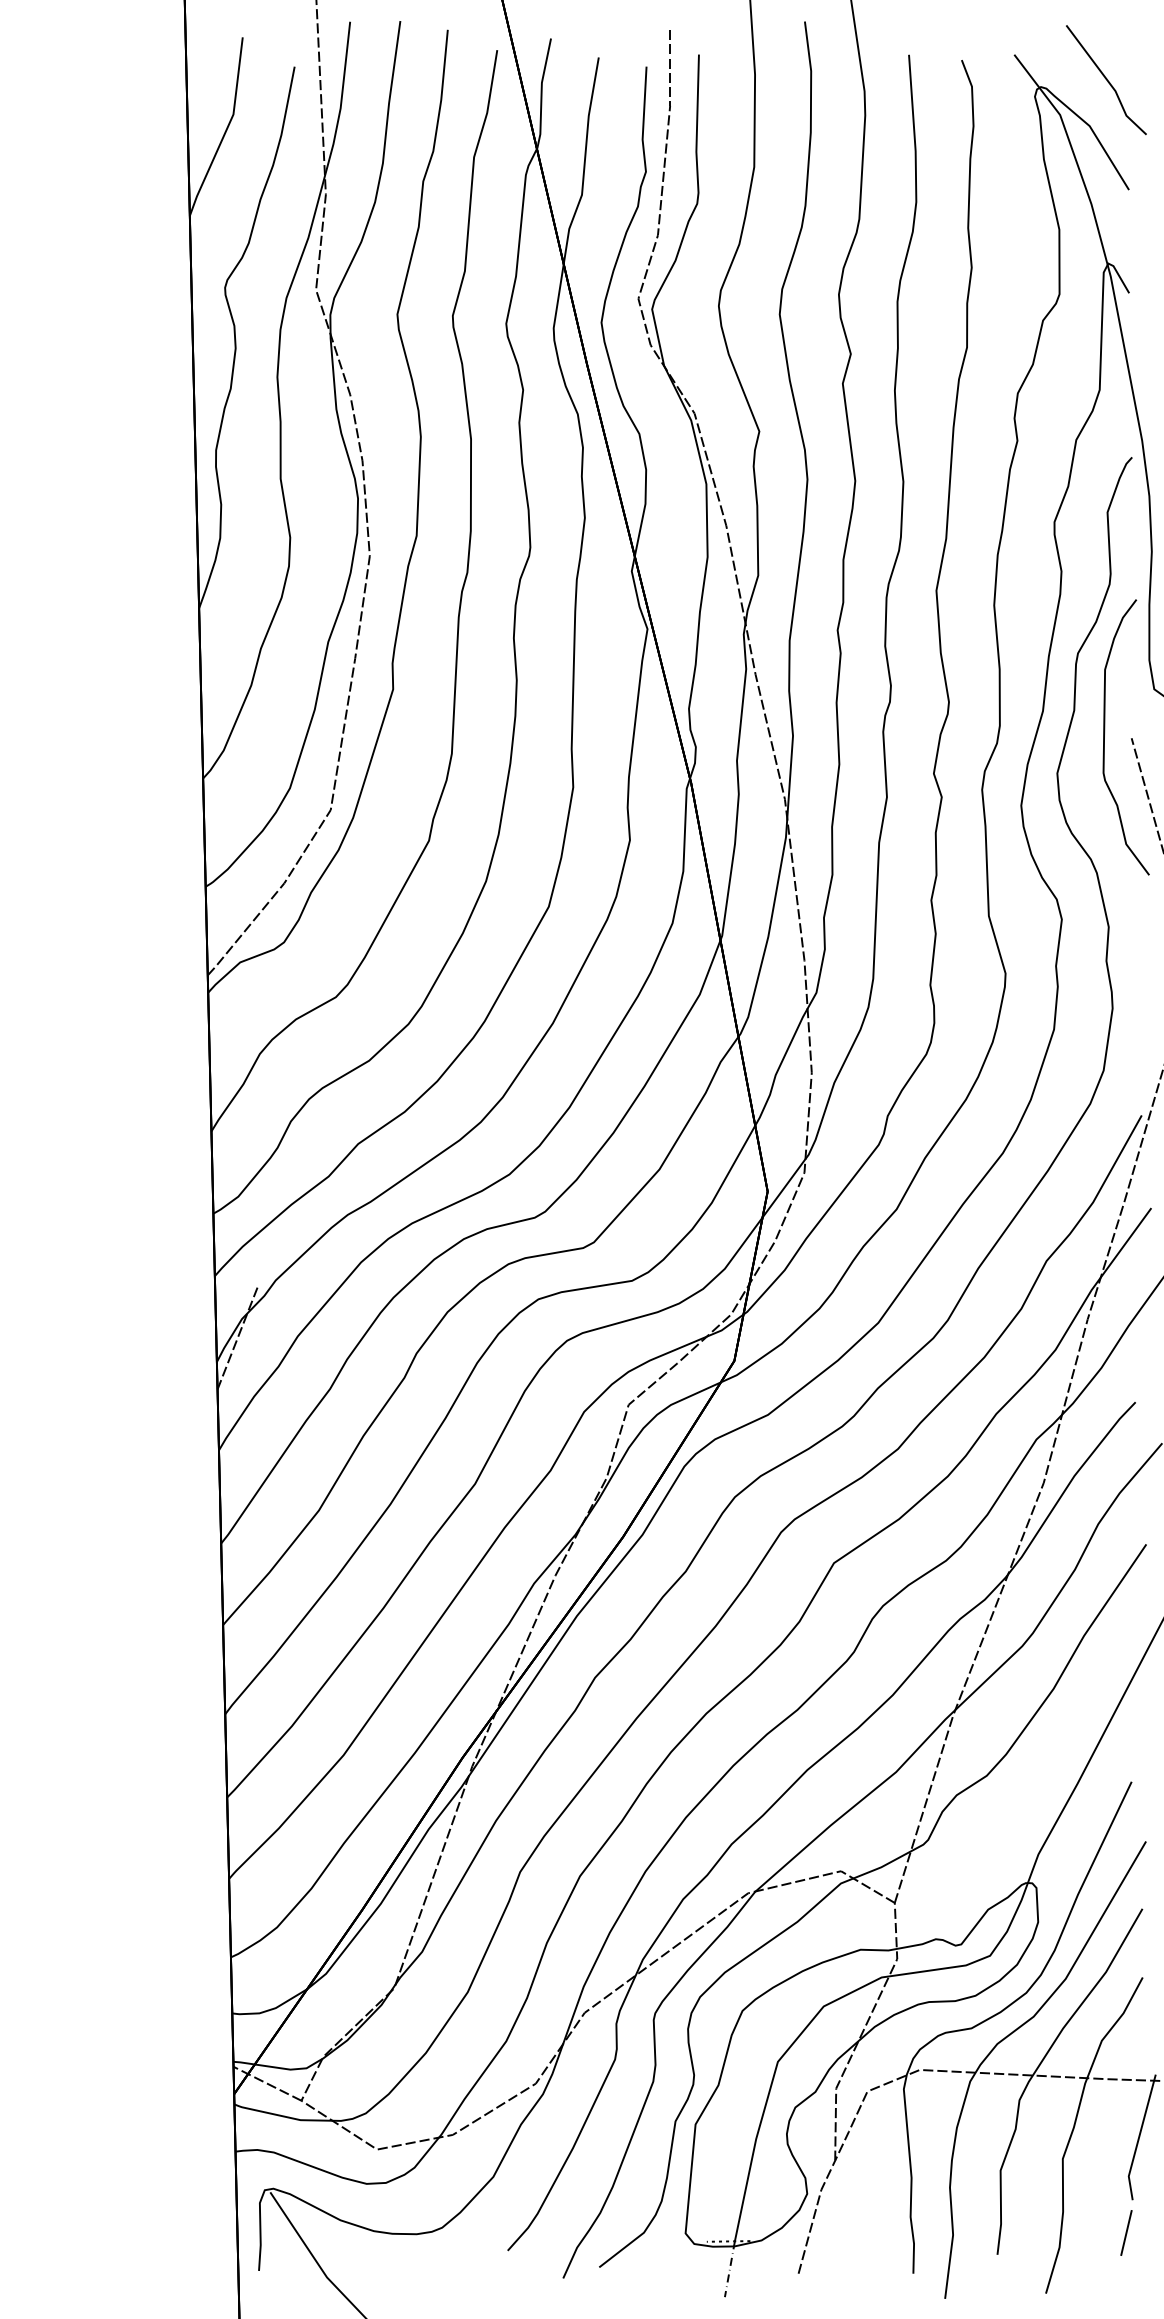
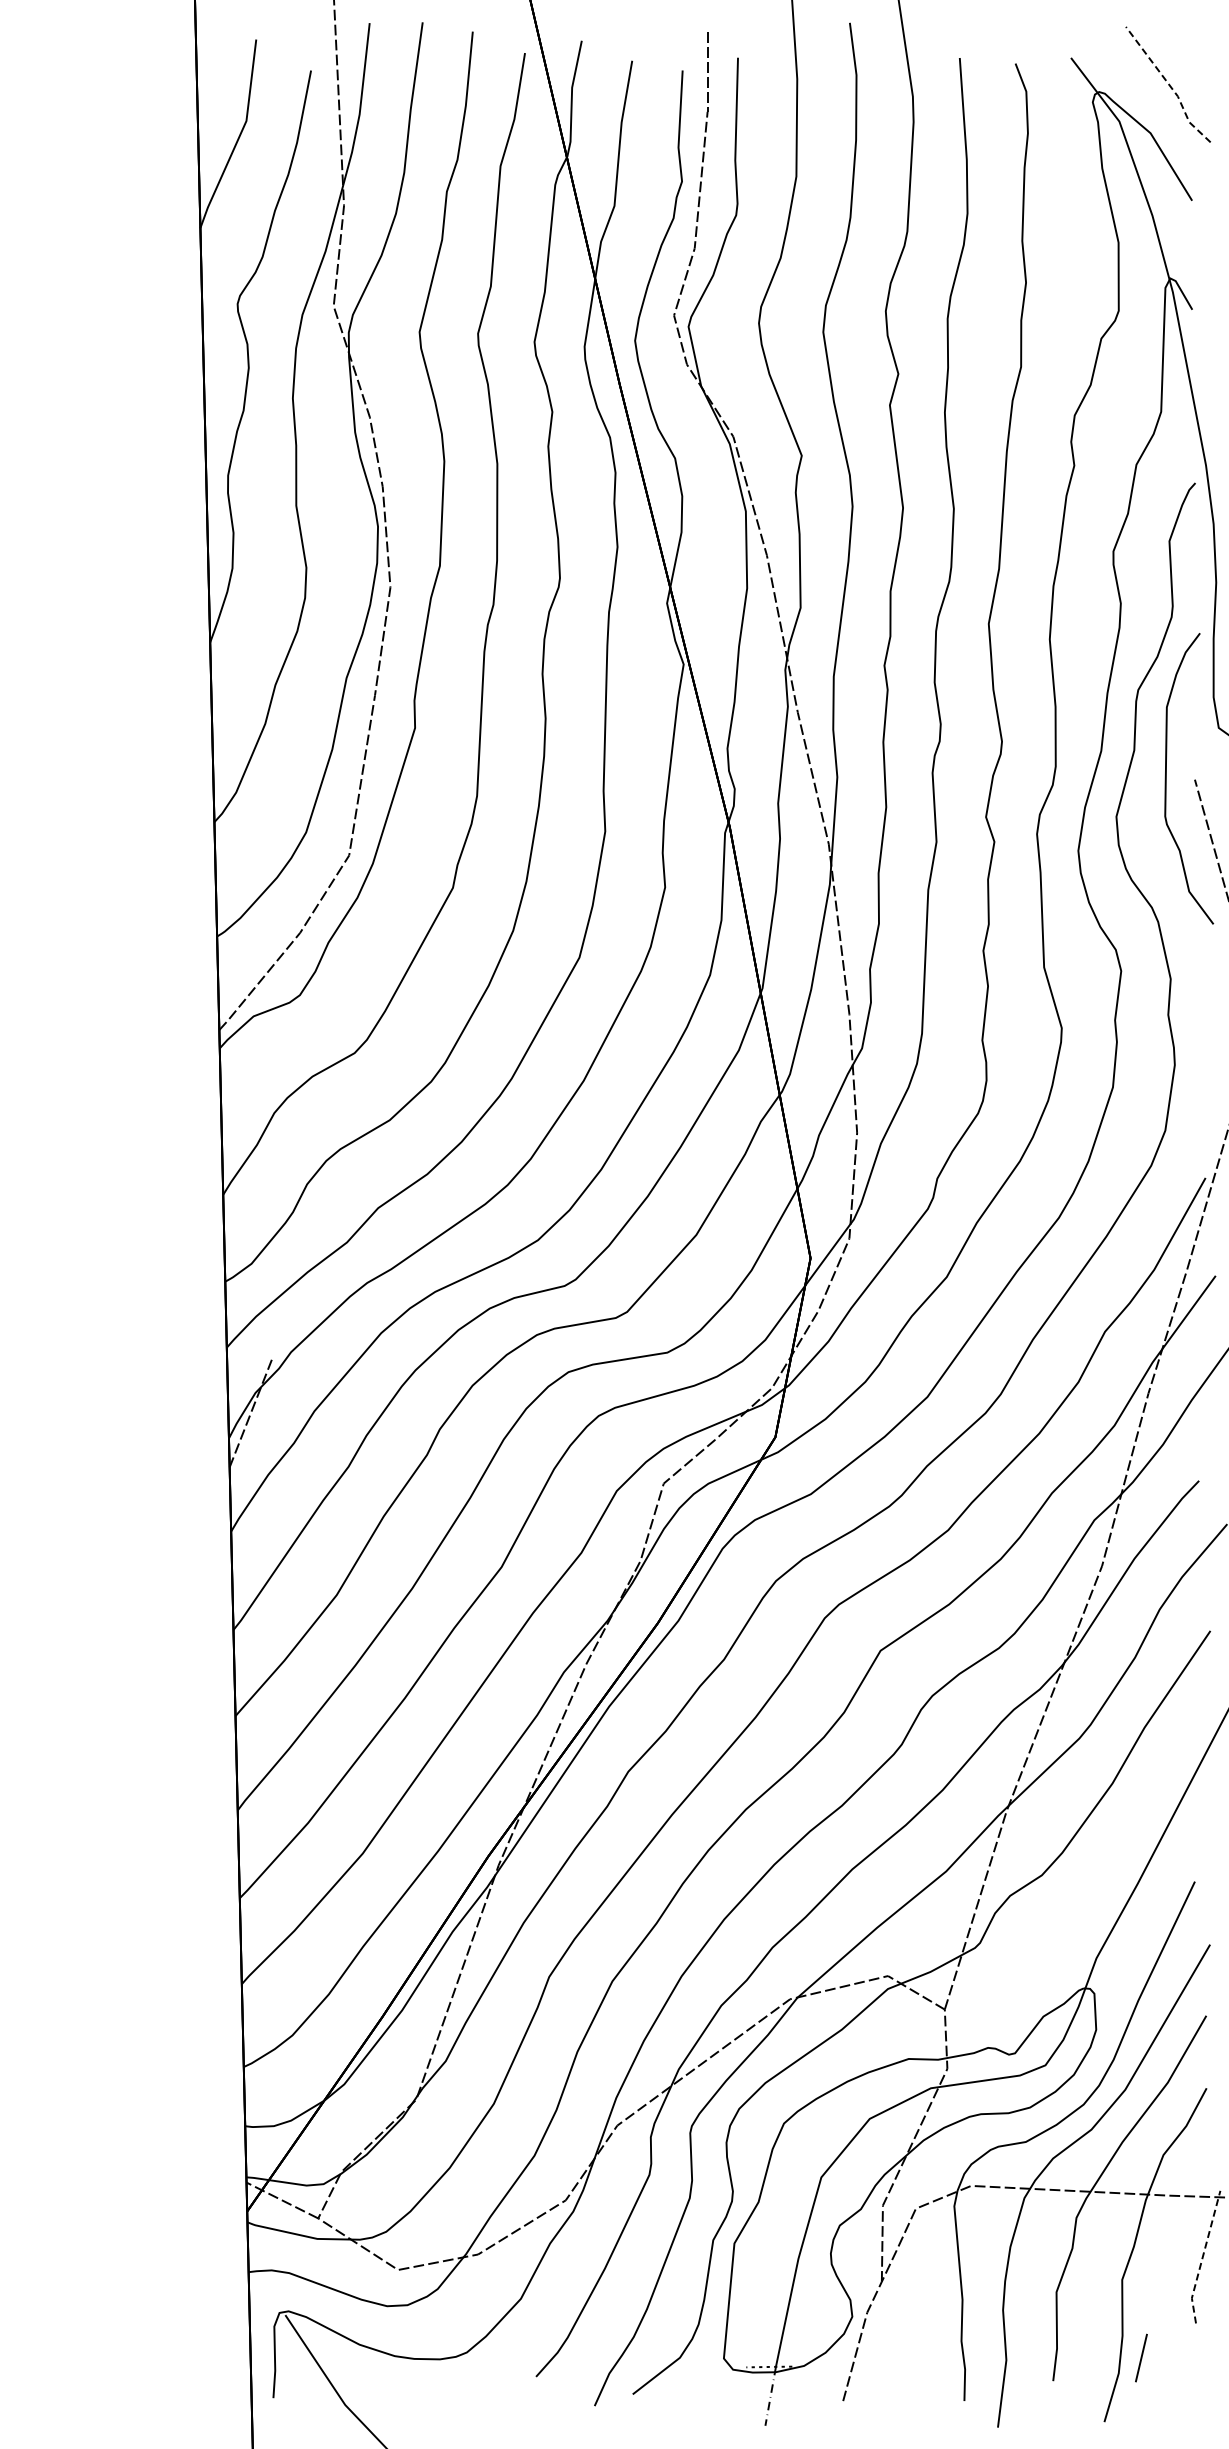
line: (1108, 81) -> (1170, 86), solid -> dashed
line: (1138, 2137) -> (1202, 2257), solid -> dashed
line: (1126, 2232) -> (1141, 2357), moved

